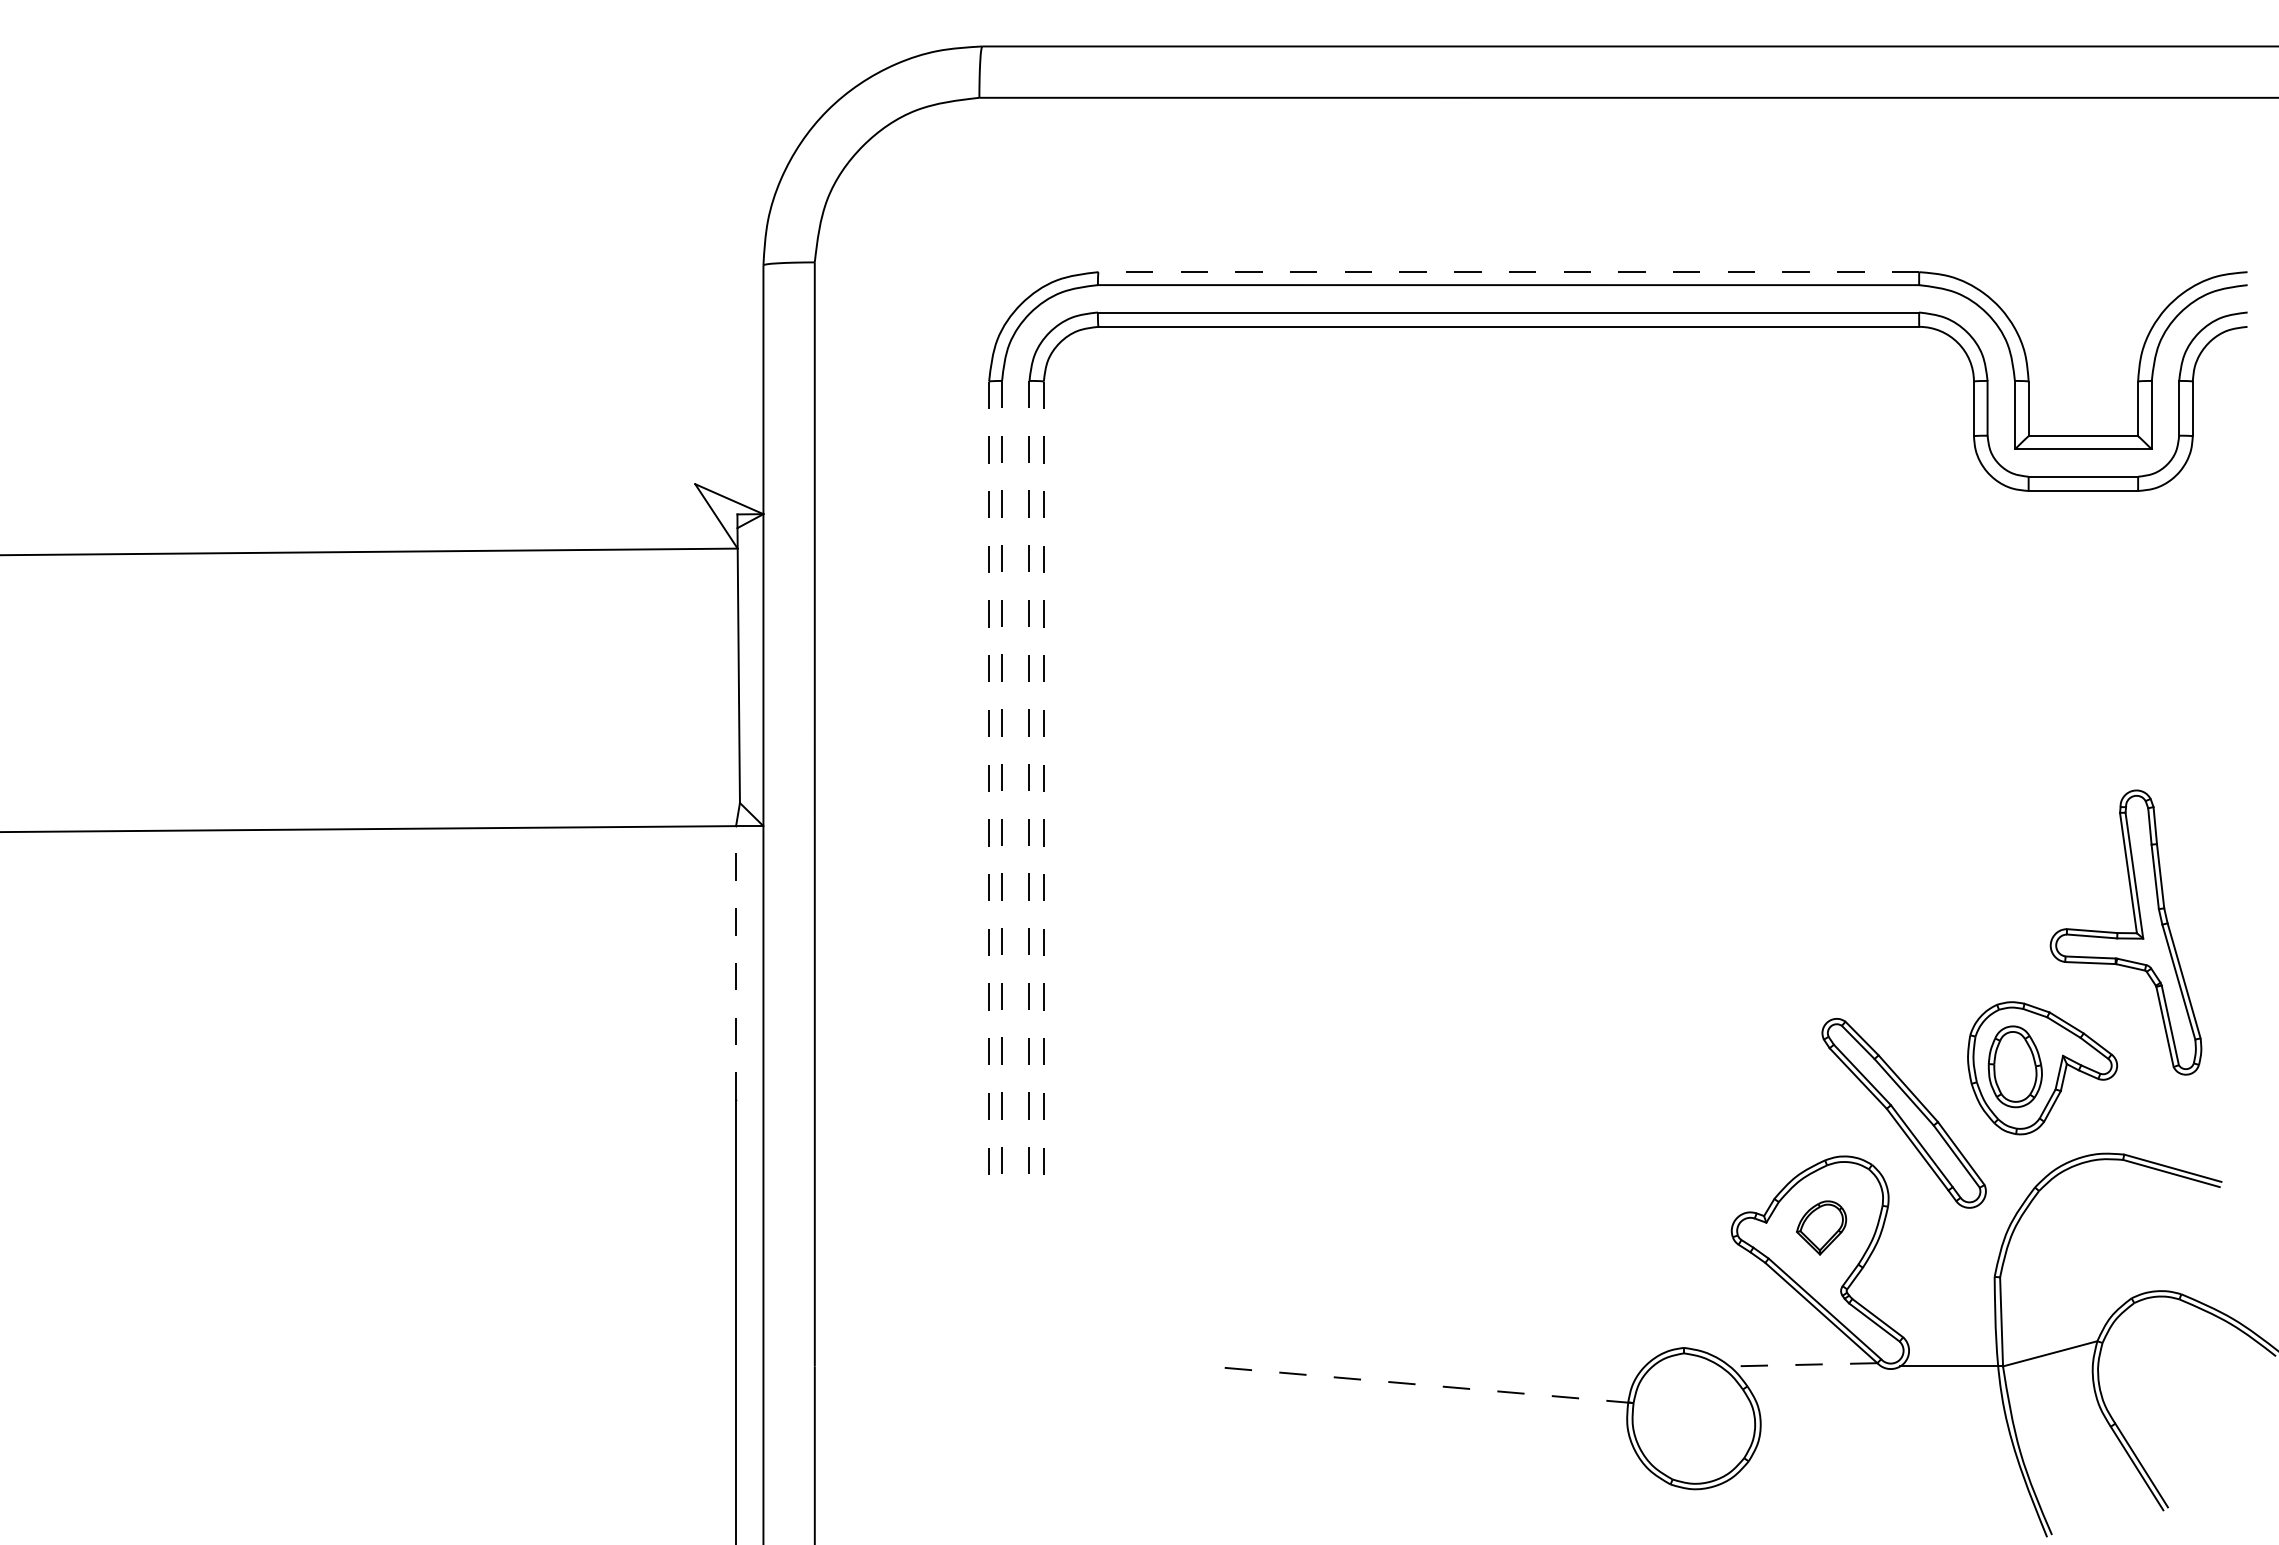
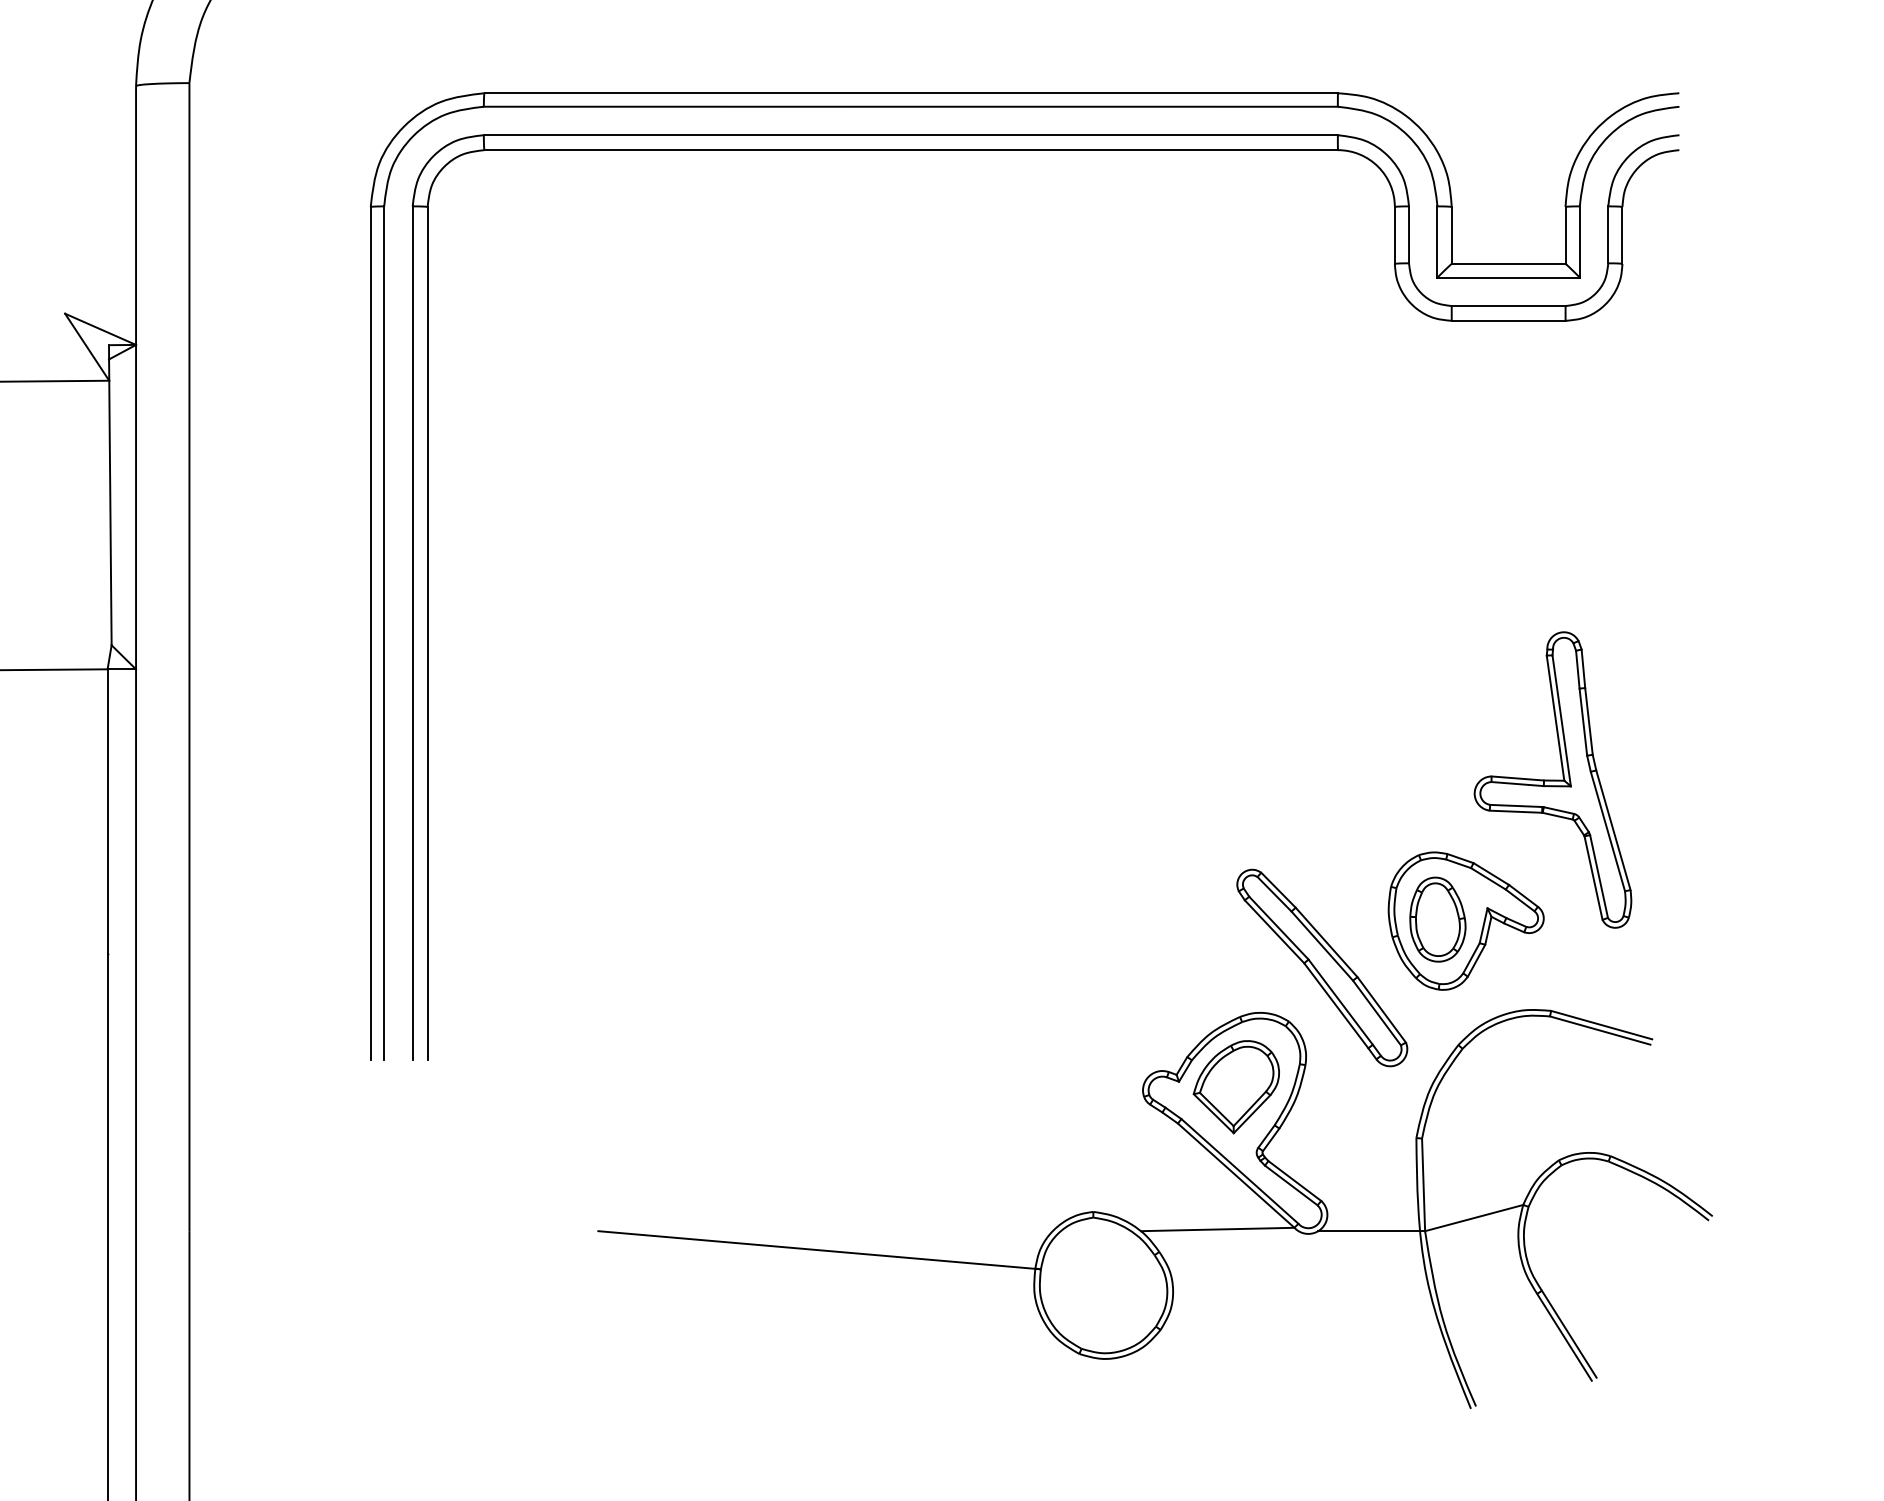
line: (1508, 272) -> (910, 93), dashed -> solid
line: (1002, 791) -> (384, 633), dashed -> solid
line: (1029, 791) -> (412, 633), dashed -> solid
line: (989, 792) -> (371, 634), dashed -> solid
line: (1043, 792) -> (427, 634), dashed -> solid
line: (736, 962) -> (108, 811), dashed -> solid
part: (1821, 1227) -> (1236, 1086), size x1.67
line: (1803, 1364) -> (1217, 1229), dashed -> solid
line: (1420, 1384) -> (819, 1249), dashed -> solid

